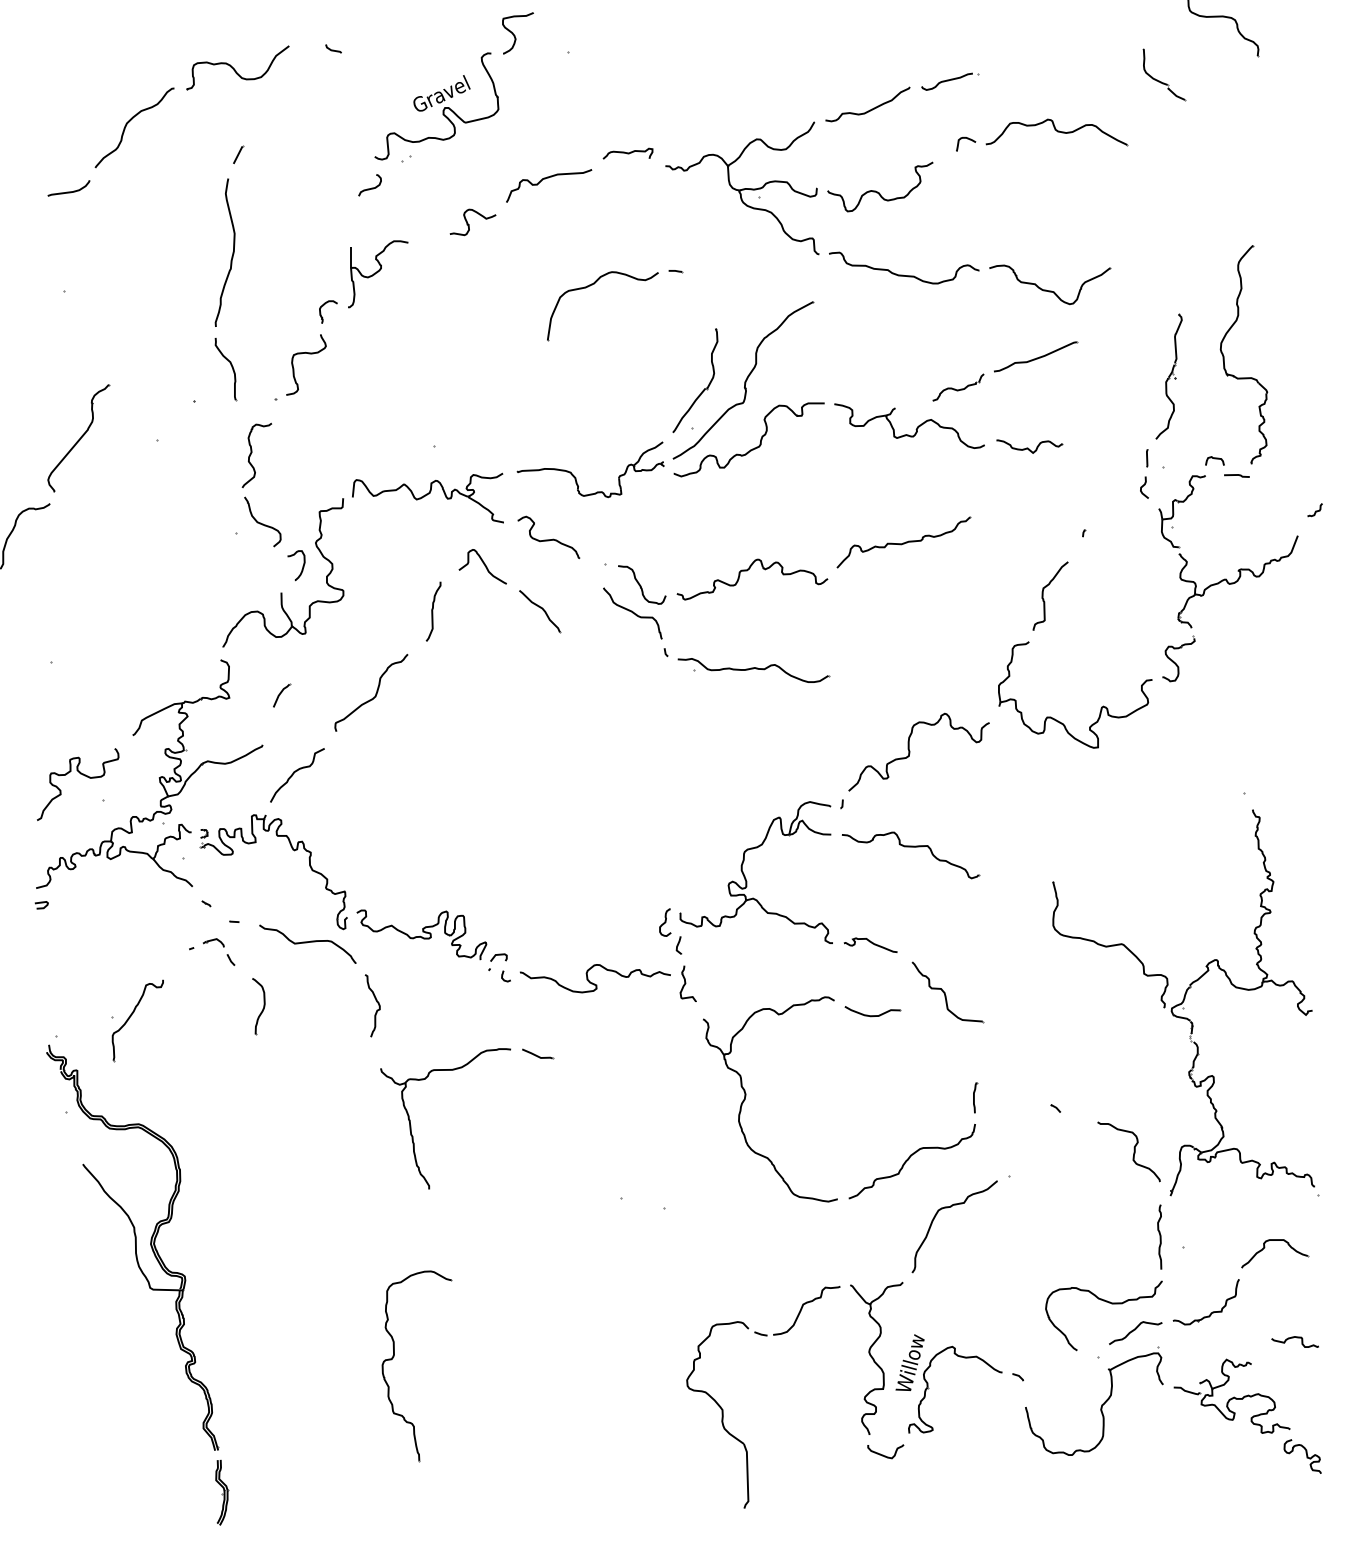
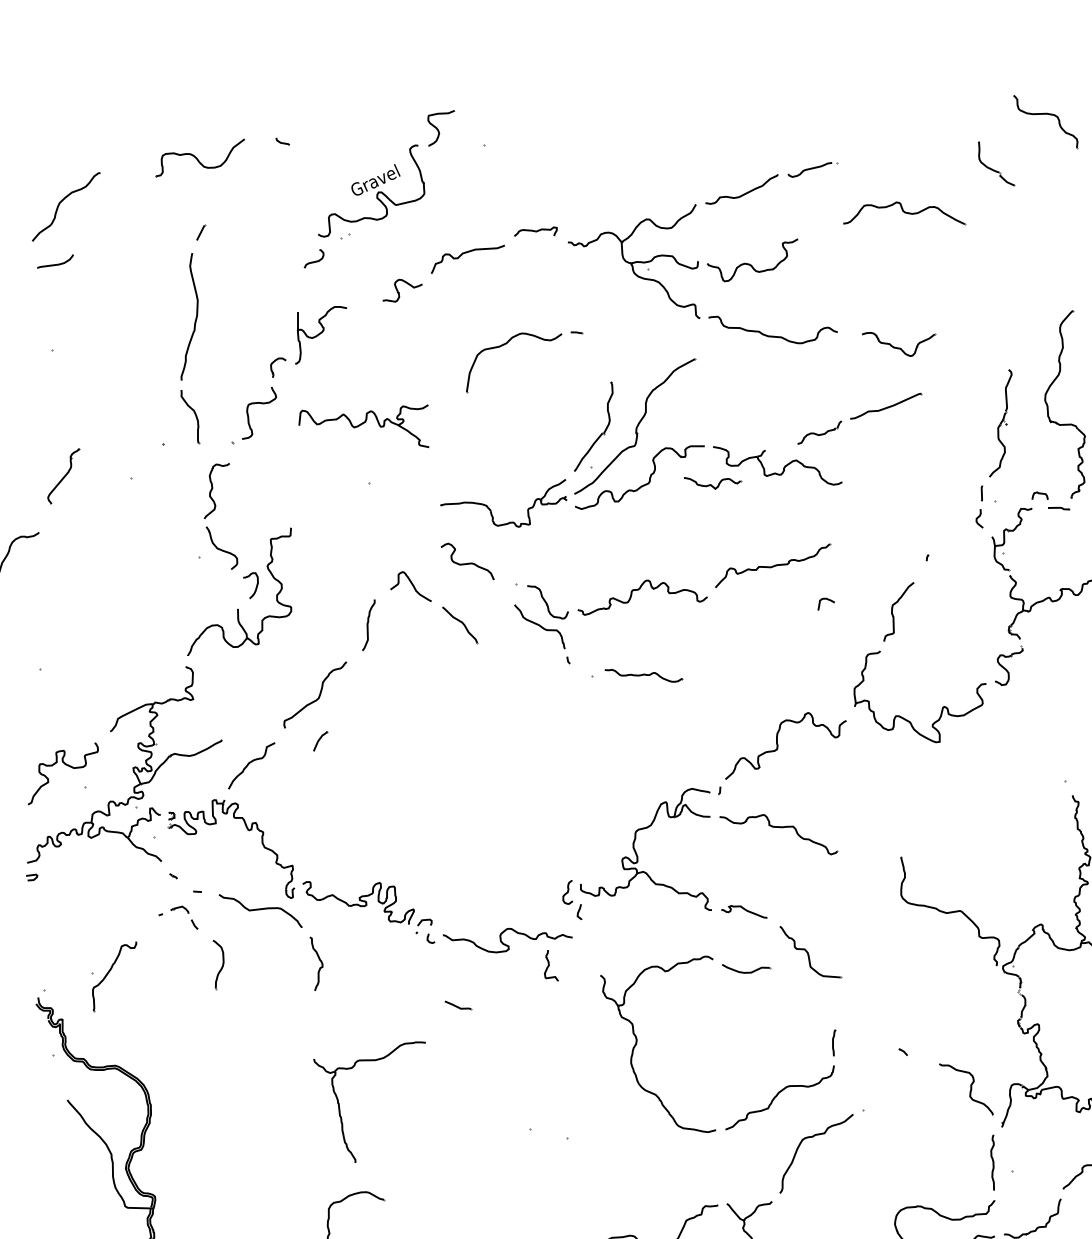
curve: (129, 122) -> (61, 202), moved
curve: (967, 139) -> (827, 600), moved
part: (1050, 284) -> (898, 344), size x0.7
part: (78, 438) -> (63, 476), size x0.6
part: (1029, 446) -> (712, 483), moved
part: (427, 497) -> (363, 425), moved
part: (753, 670) -> (643, 675), size x0.6
part: (282, 695) -> (321, 741), moved
part: (687, 983) -> (550, 965), moved
part: (411, 1125) -> (340, 1108), moved

